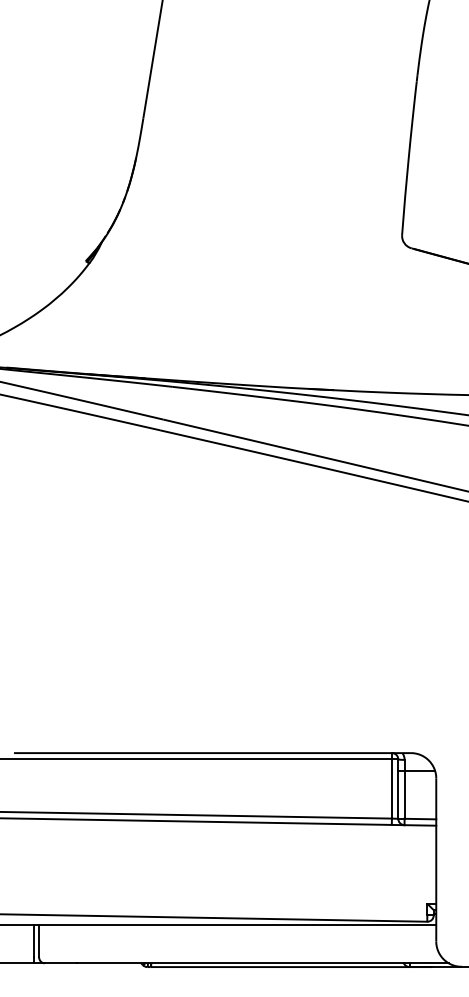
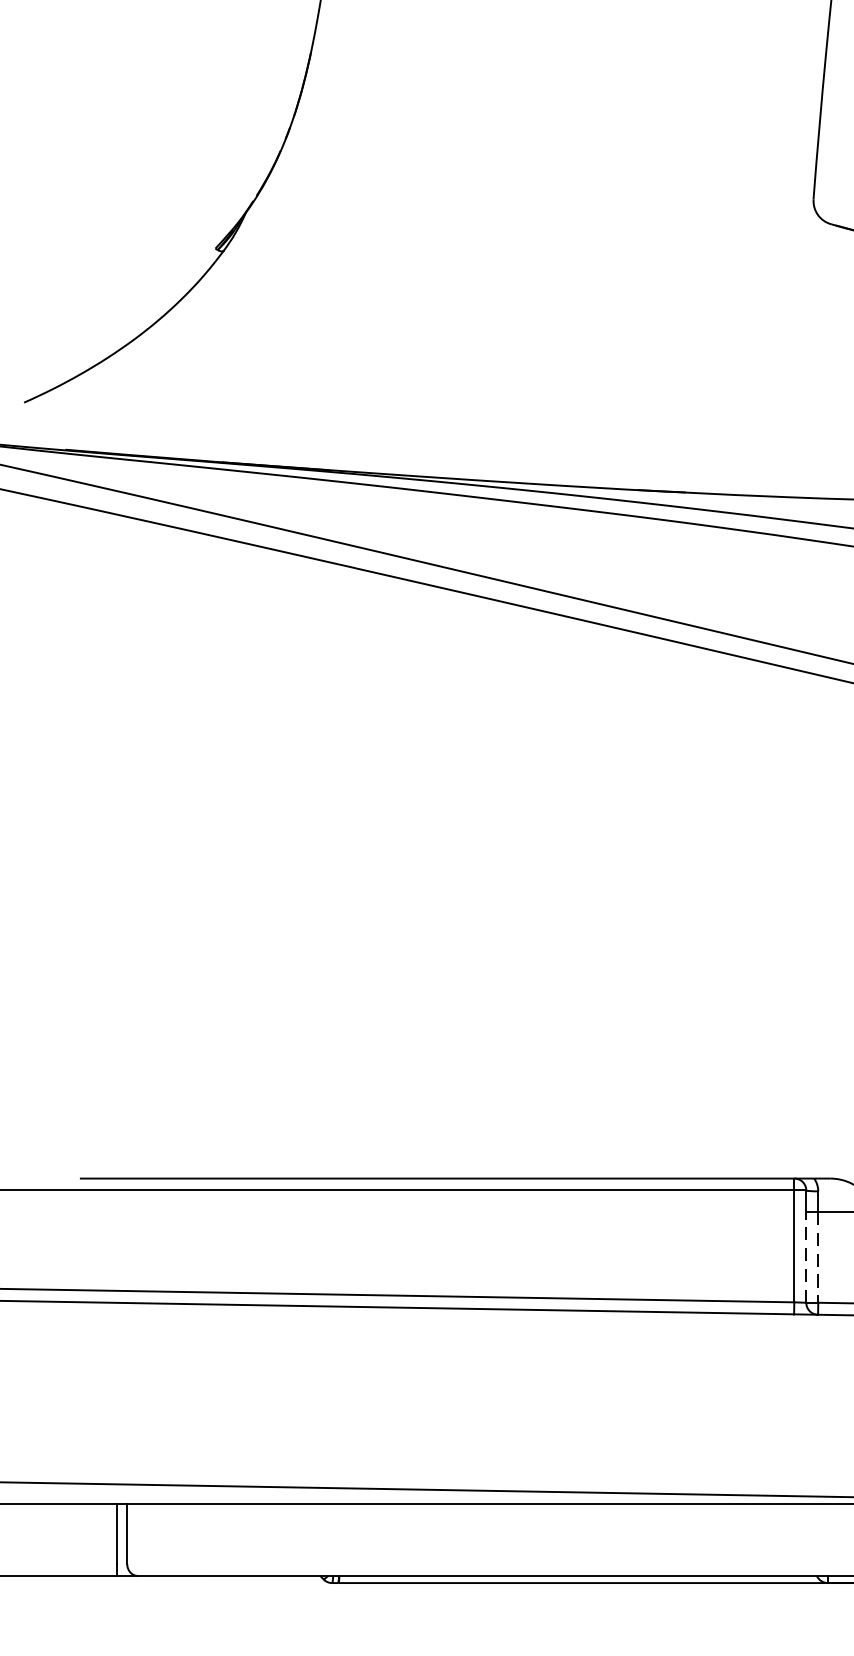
line: (398, 794) -> (806, 1256), solid -> dashed
line: (404, 795) -> (818, 1258), solid -> dashed

